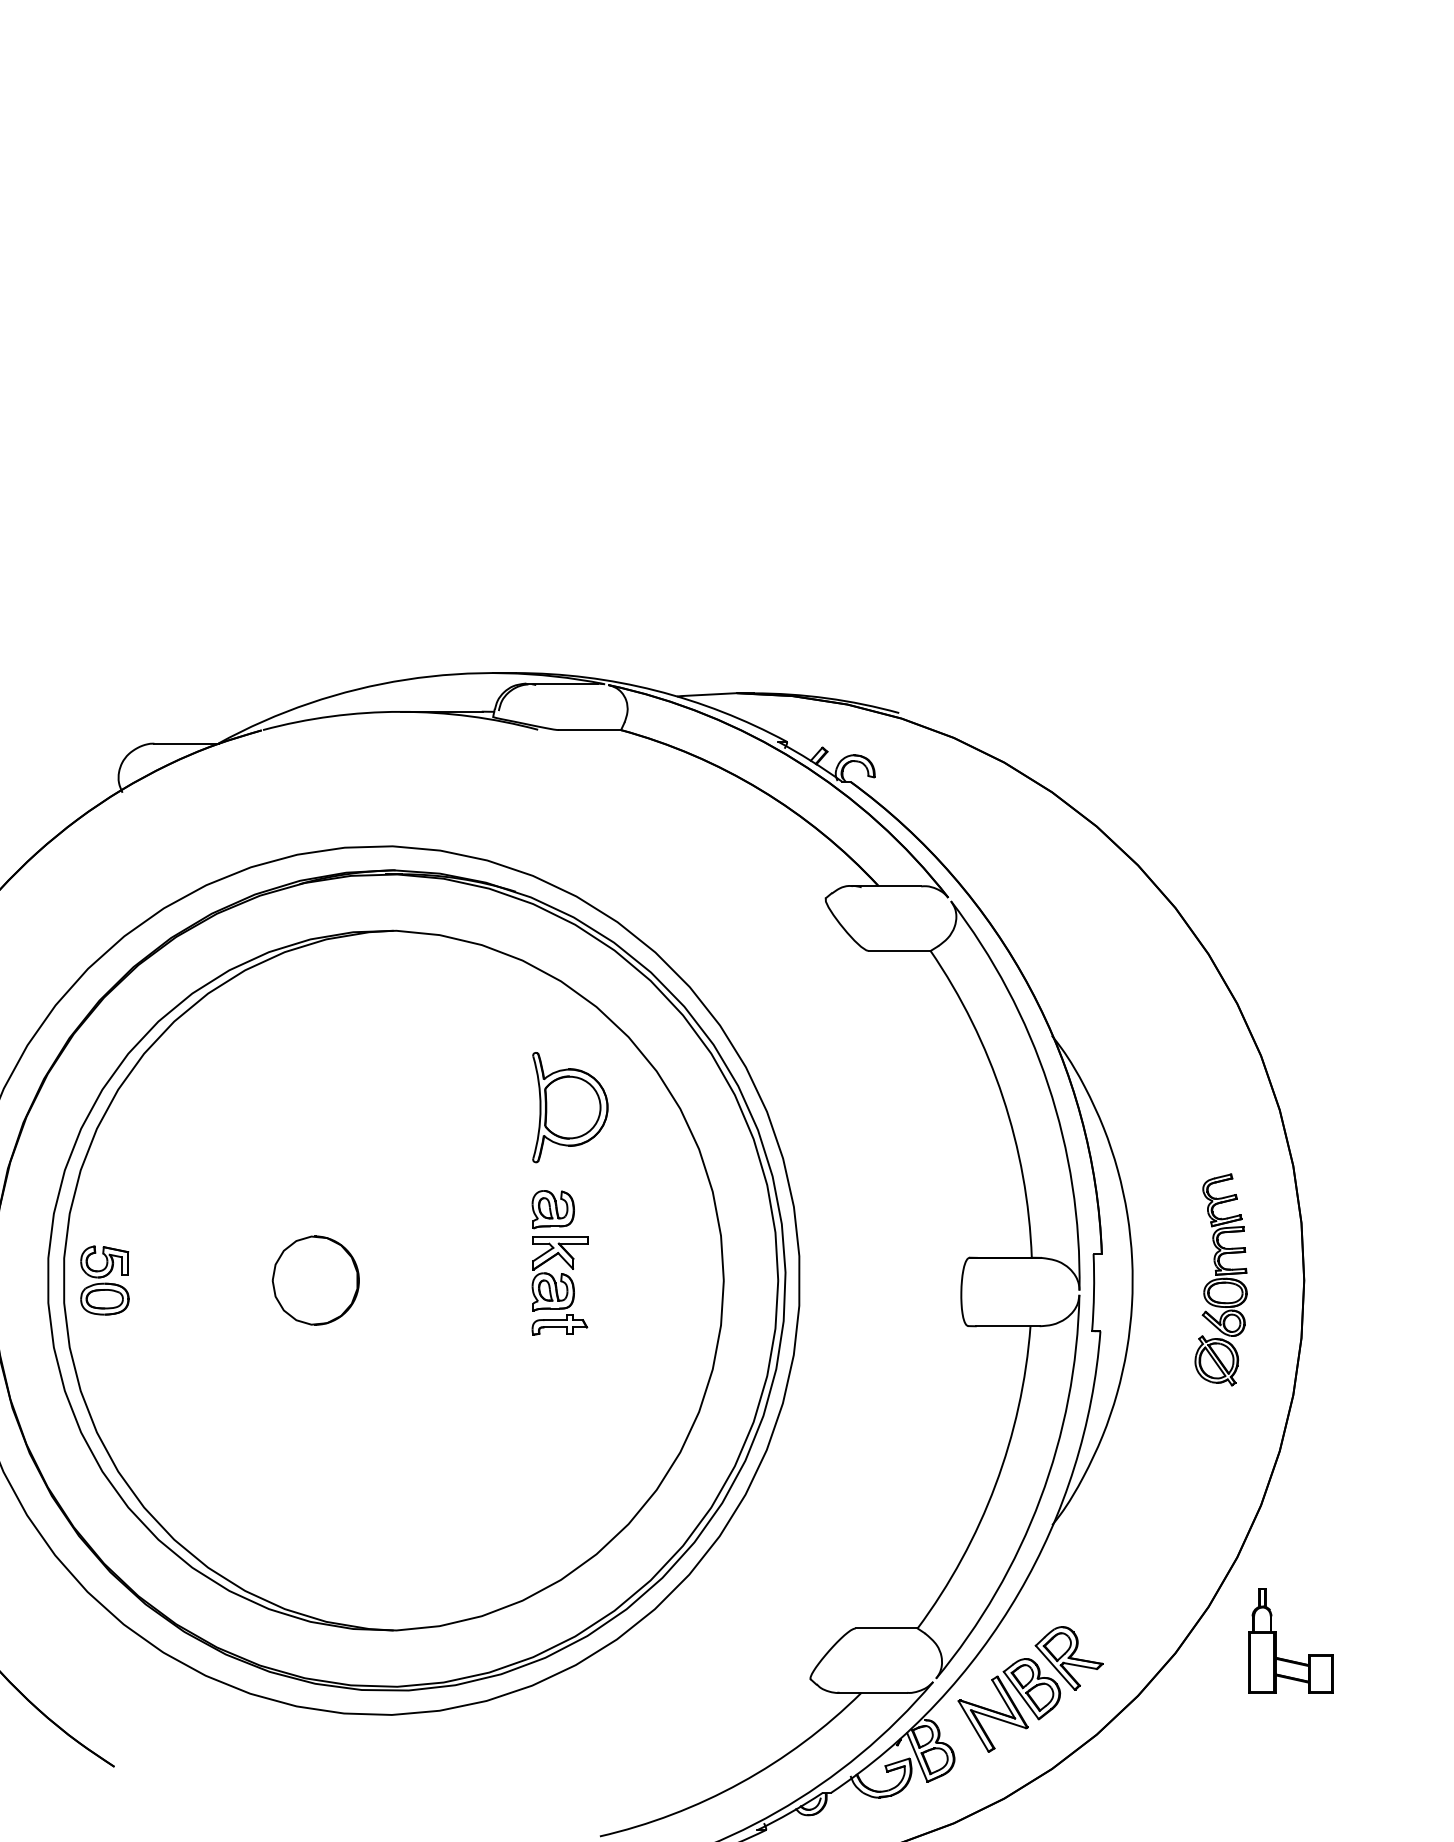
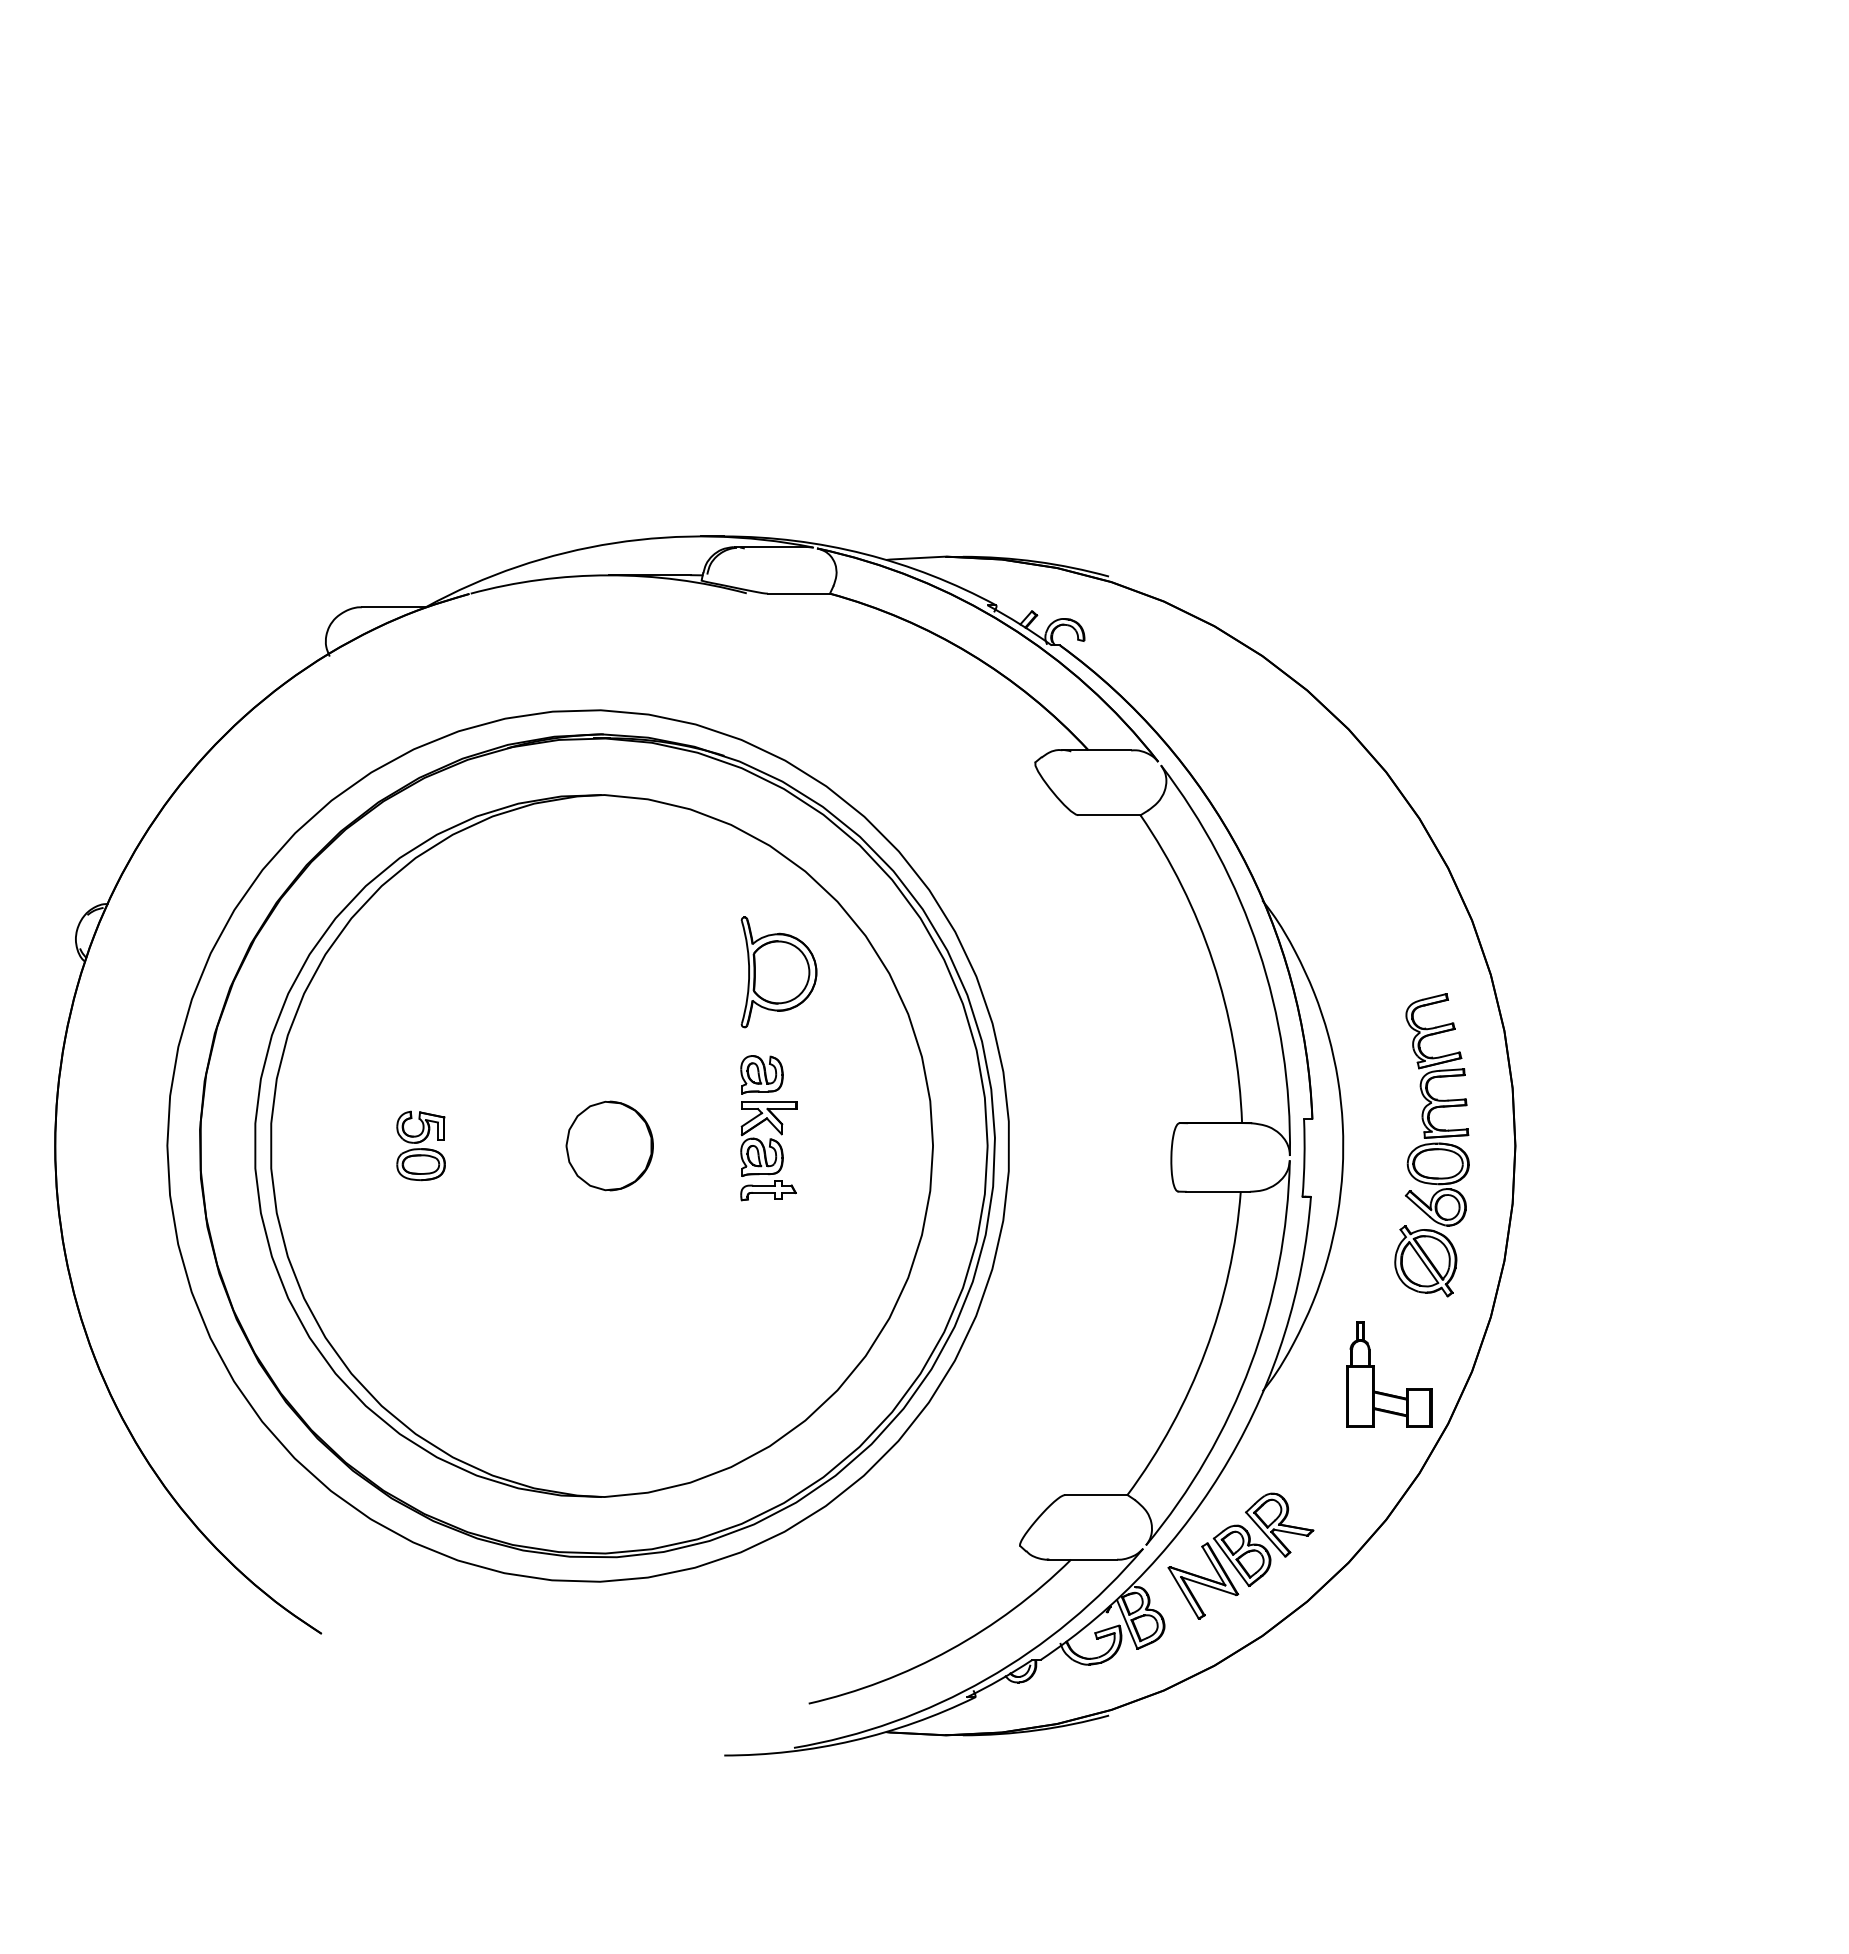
part: (104, 1280) -> (420, 1145), moved
part: (315, 1280) -> (609, 1145), moved
part: (1220, 1280) -> (1431, 1145), size x1.43
part: (1276, 1640) -> (1374, 1374), moved

